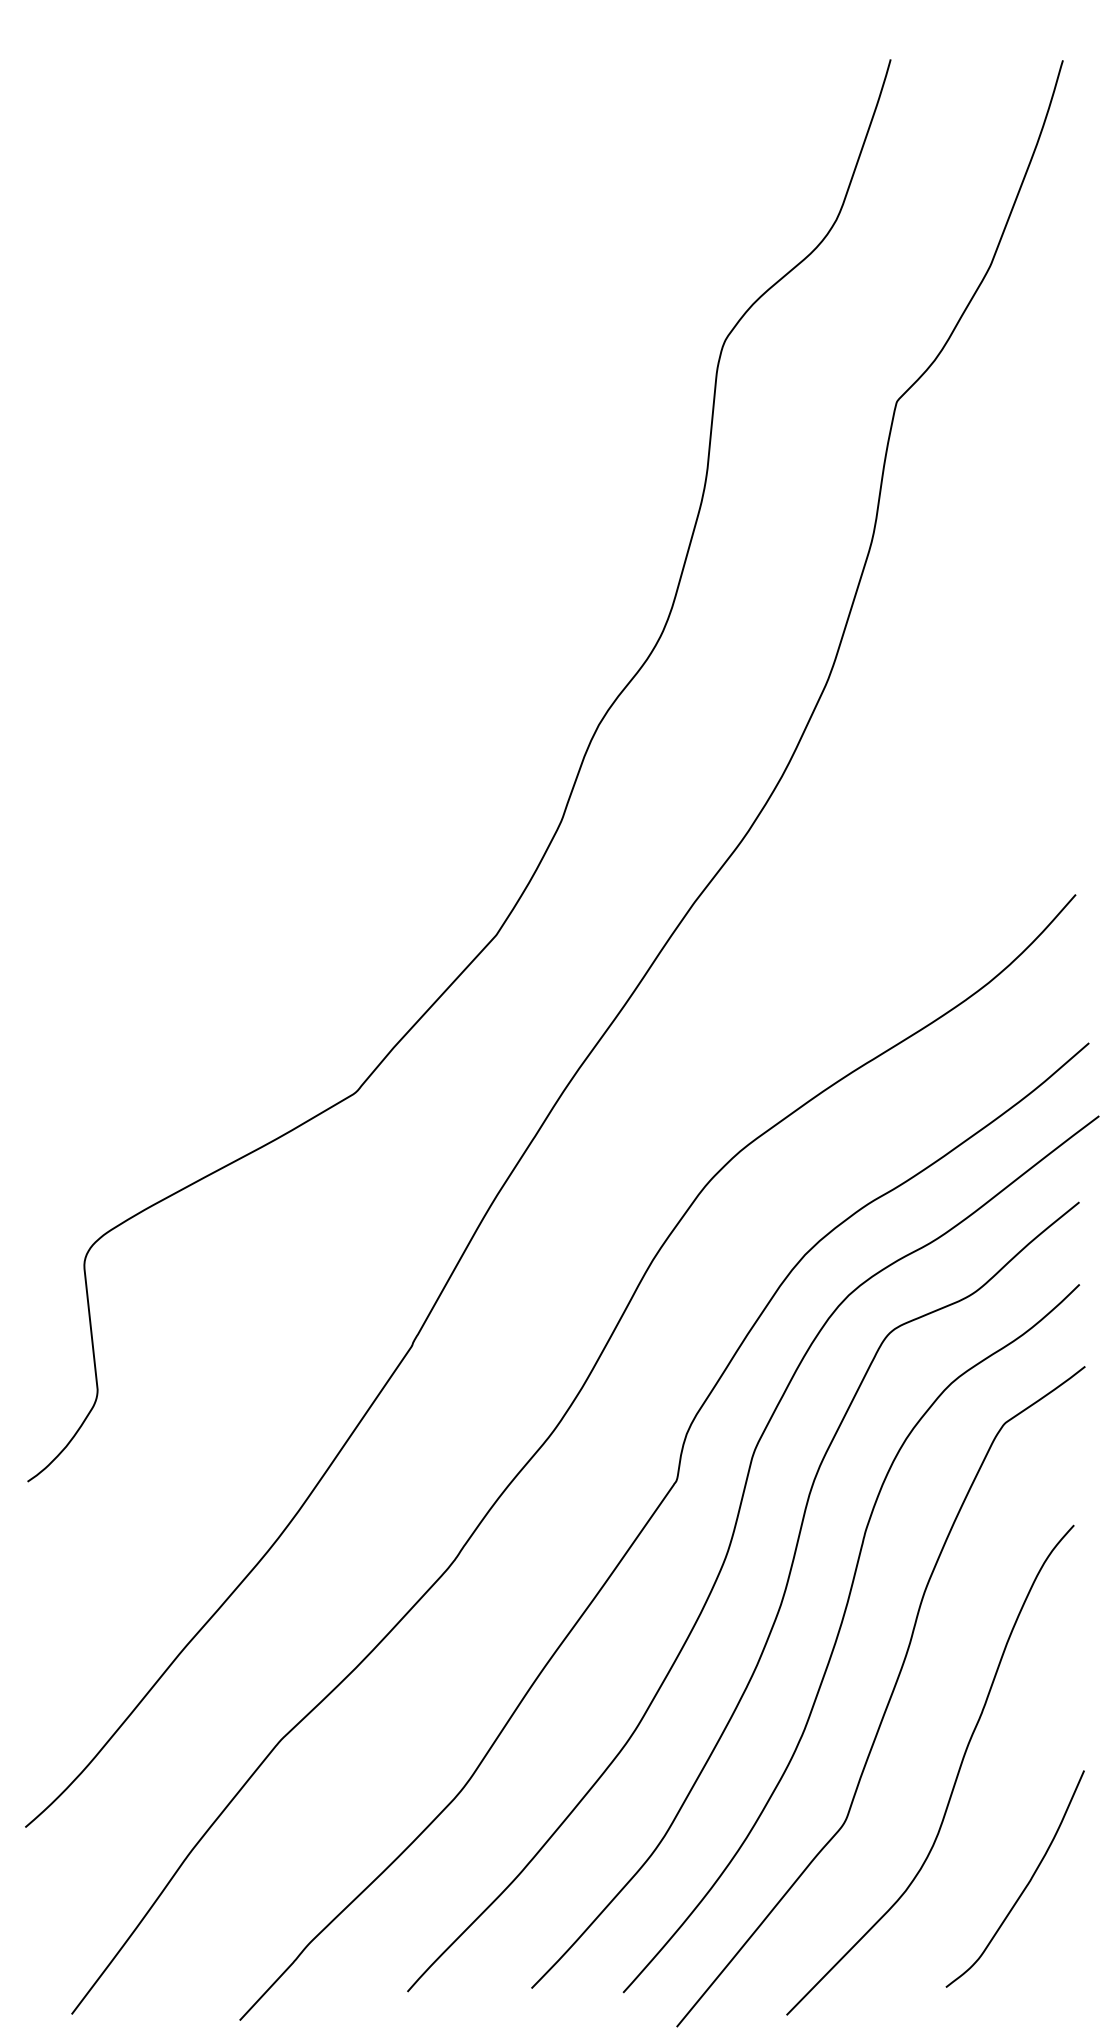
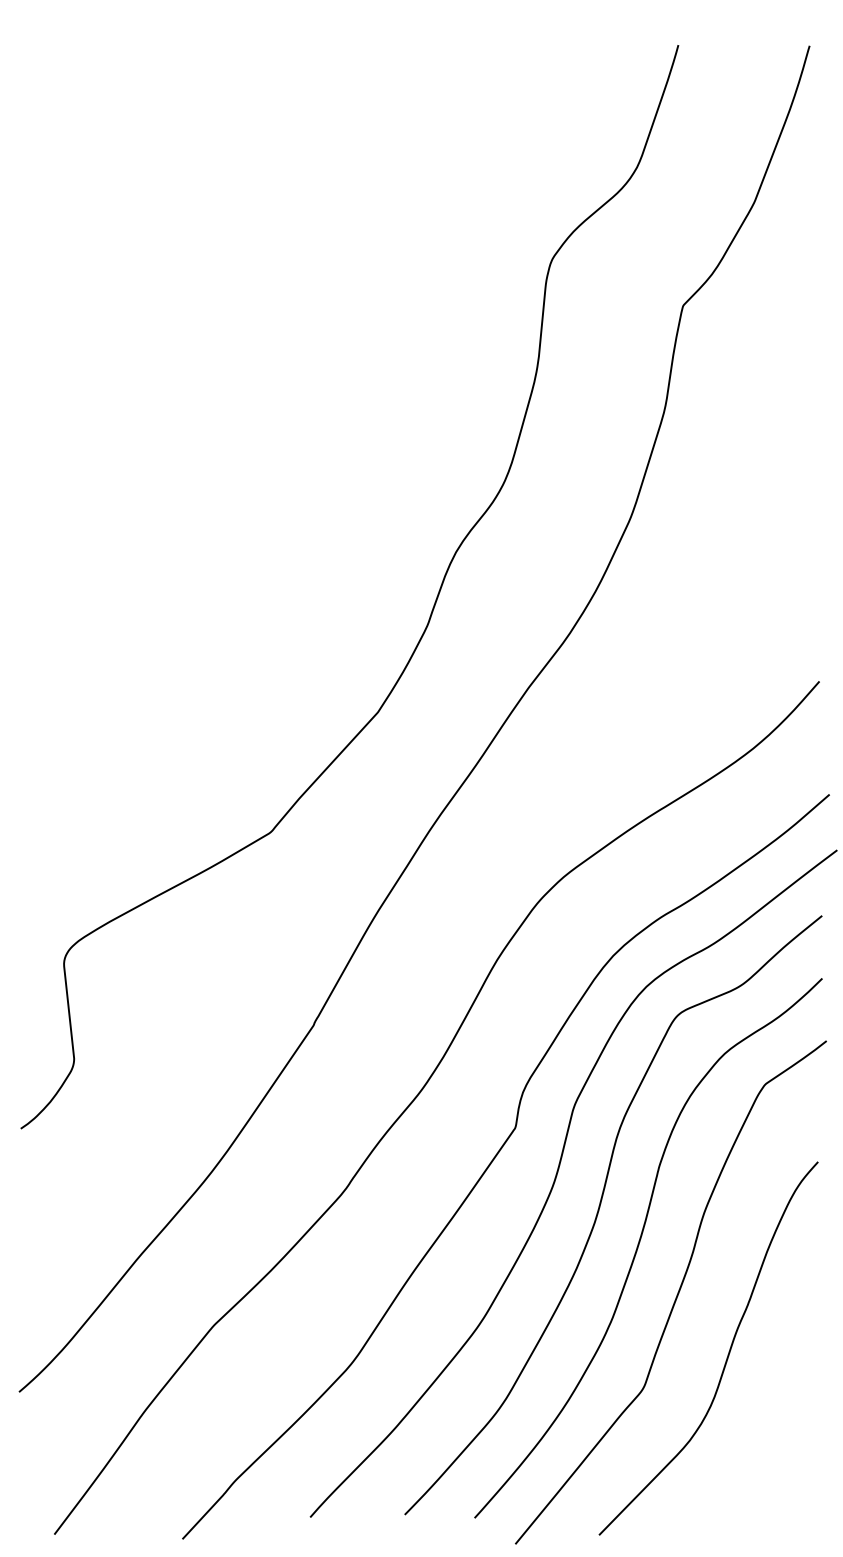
curve: (1026, 1884) -> (781, 1435), removed

